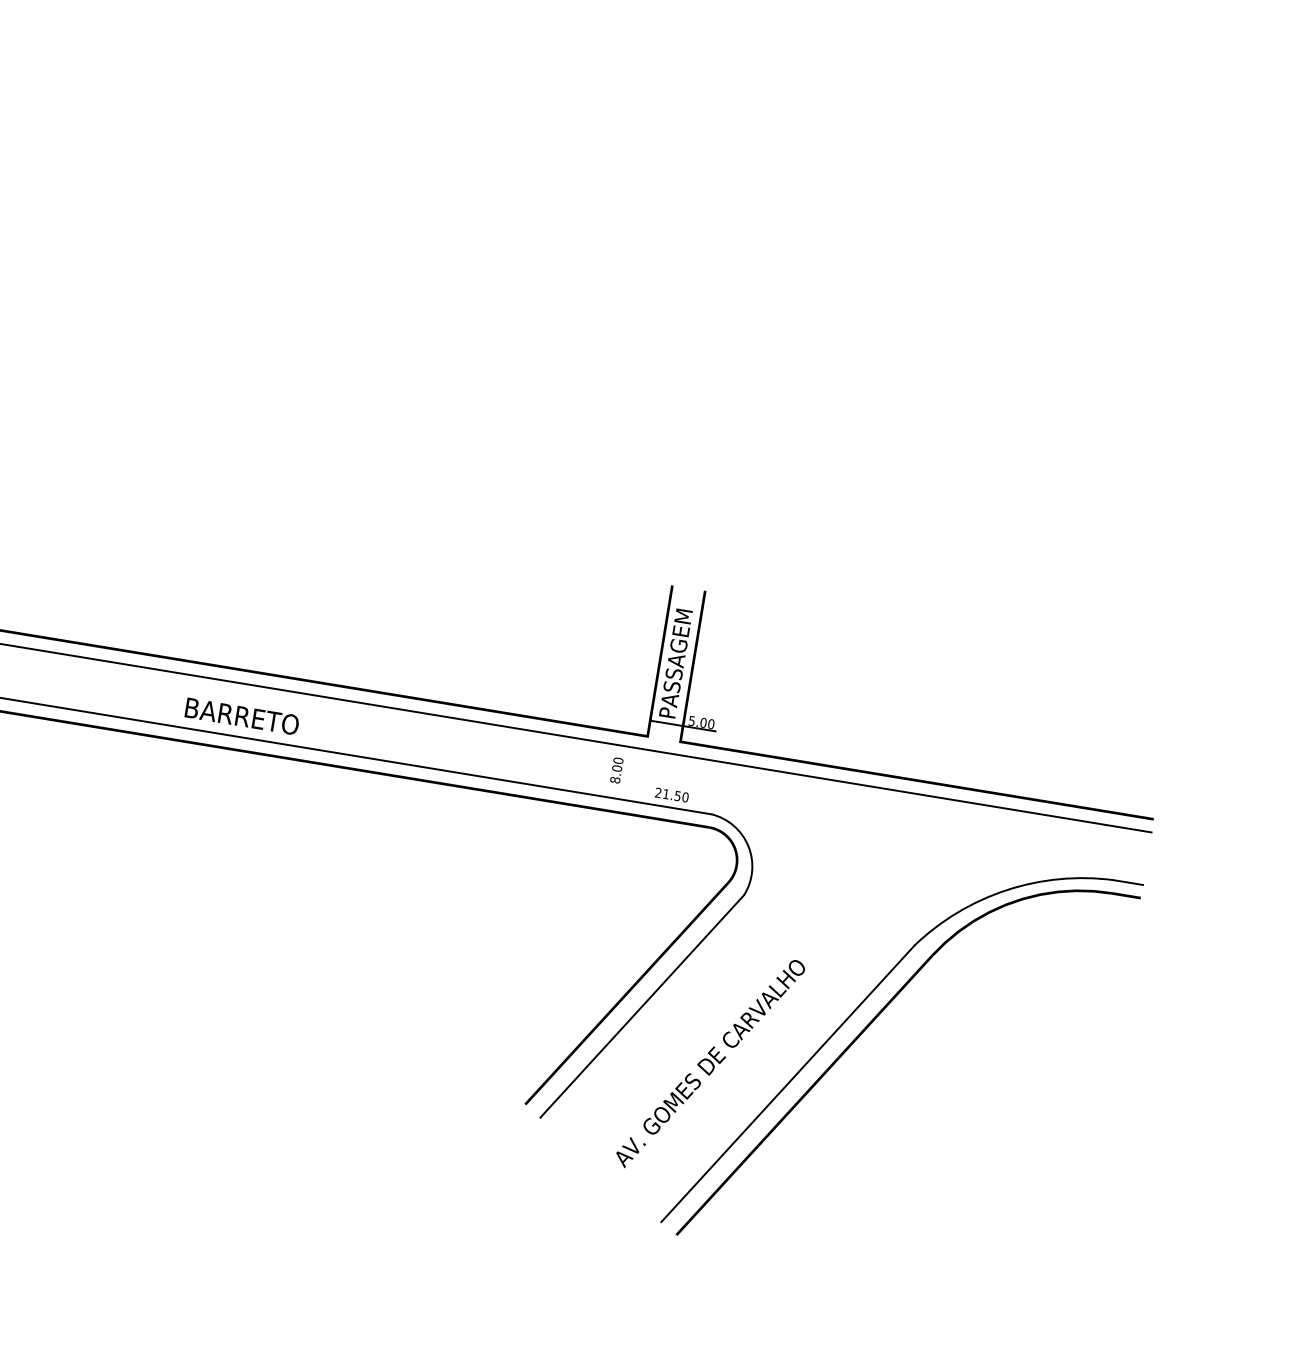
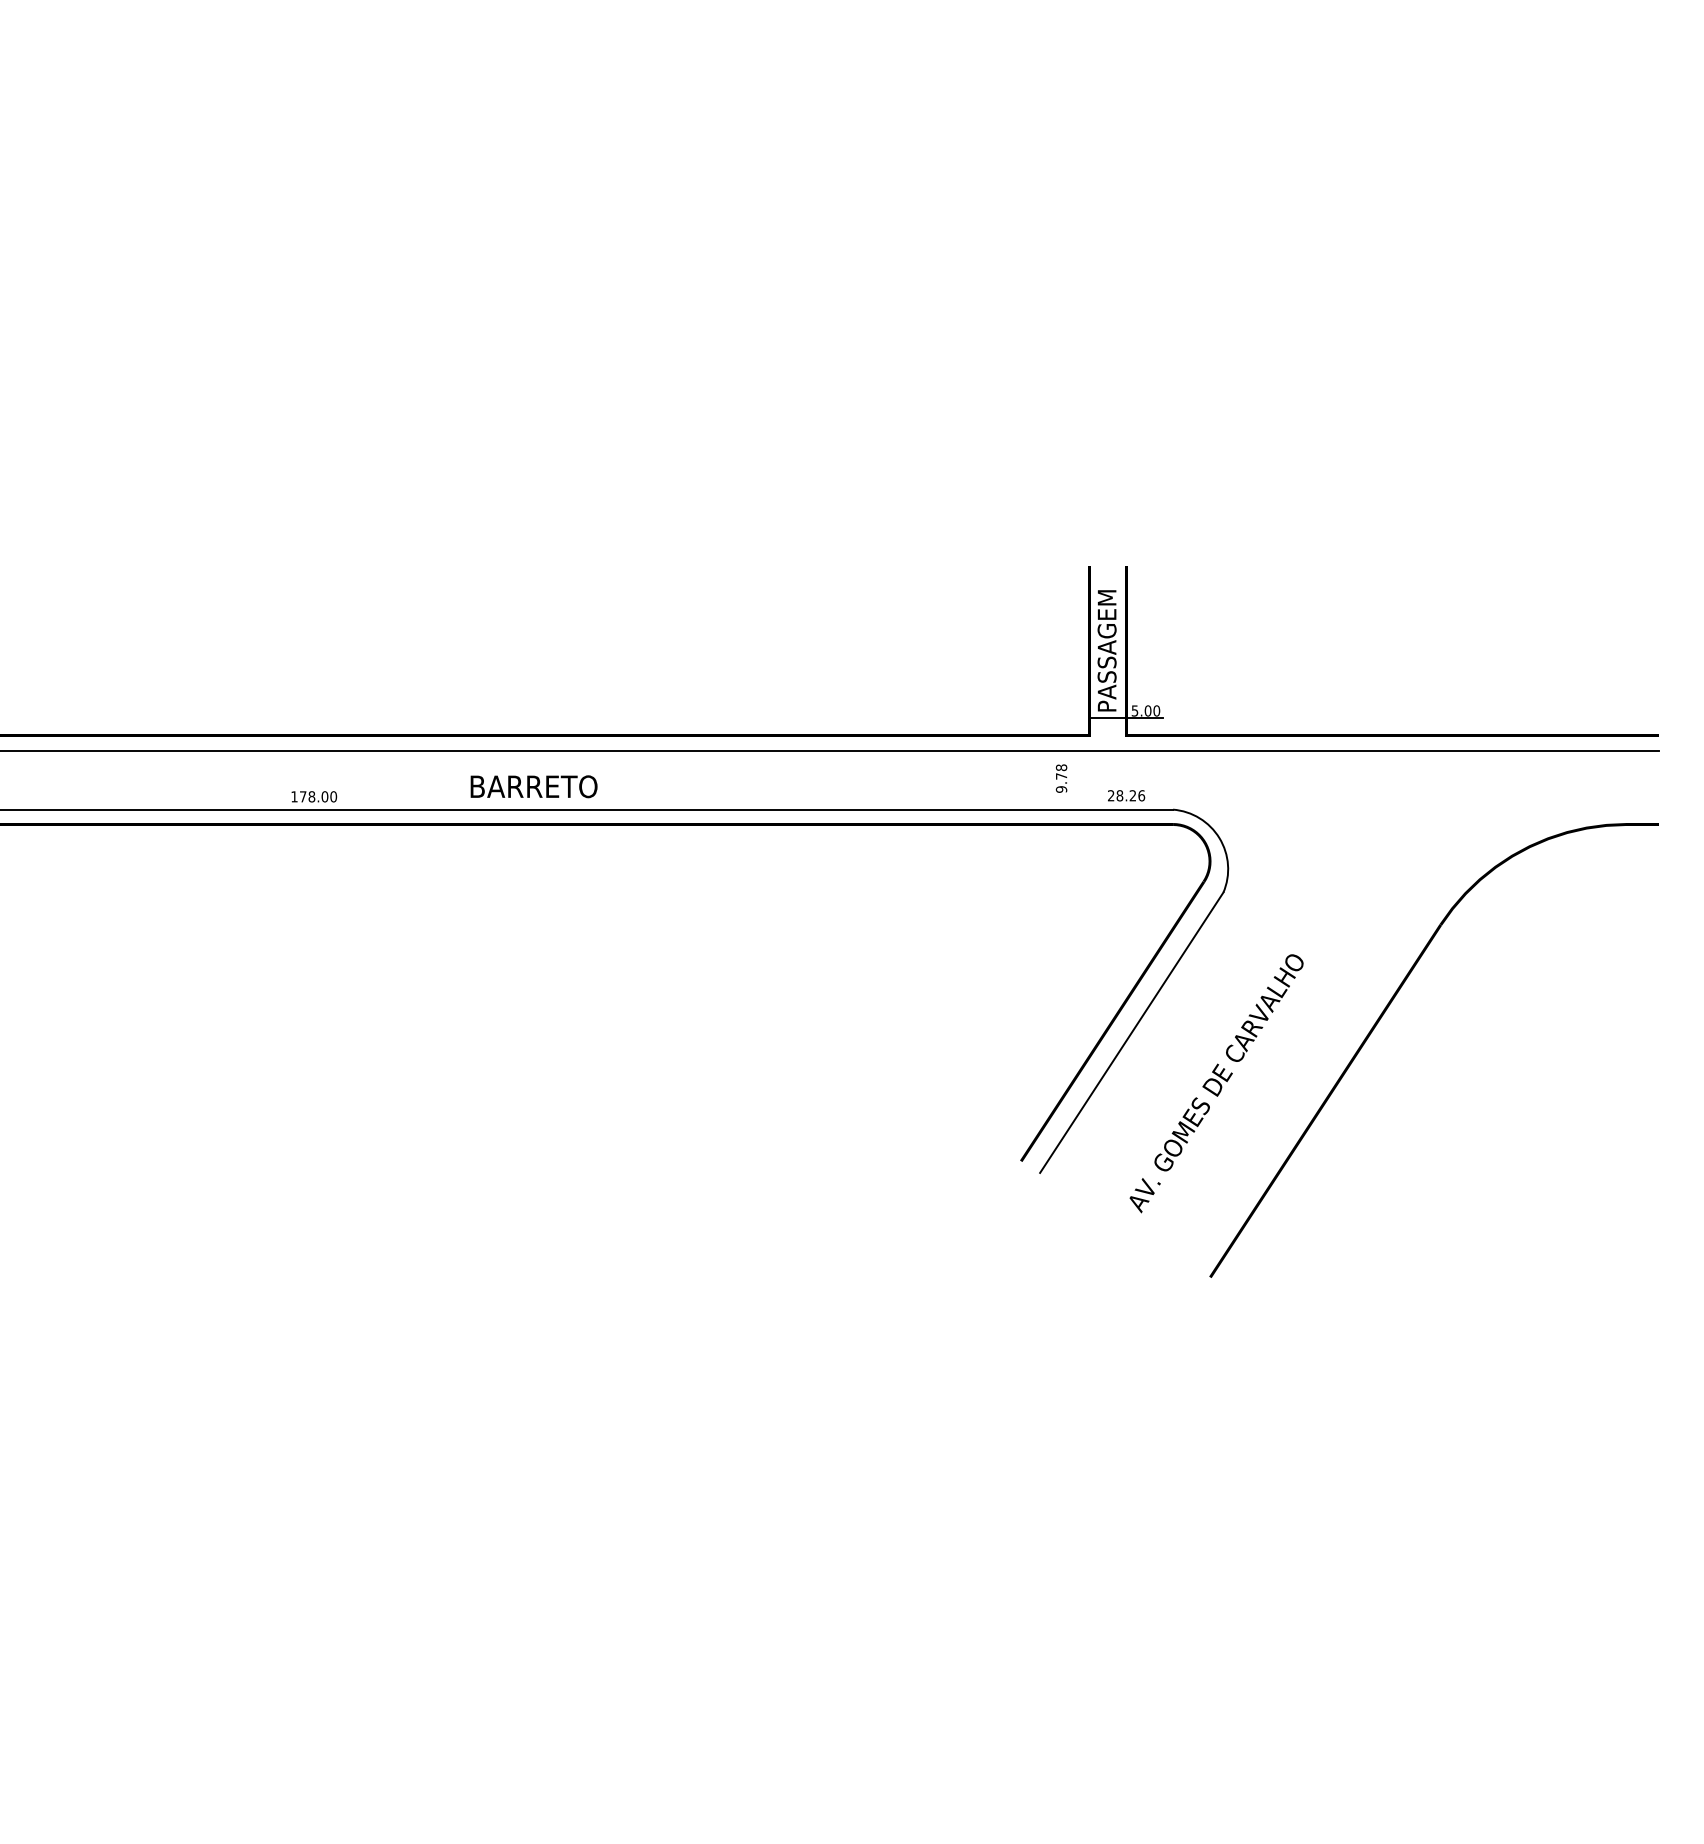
text: (241, 716) -> (533, 786), moved
text: (616, 770) -> (1061, 778), 8.00 -> 9.78
text: (675, 795) -> (1130, 795), 21.50 -> 28.26
part: (855, 1011) -> (1366, 1000), removed

